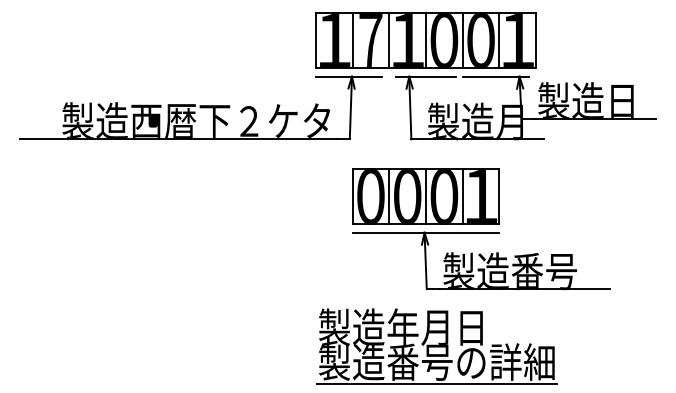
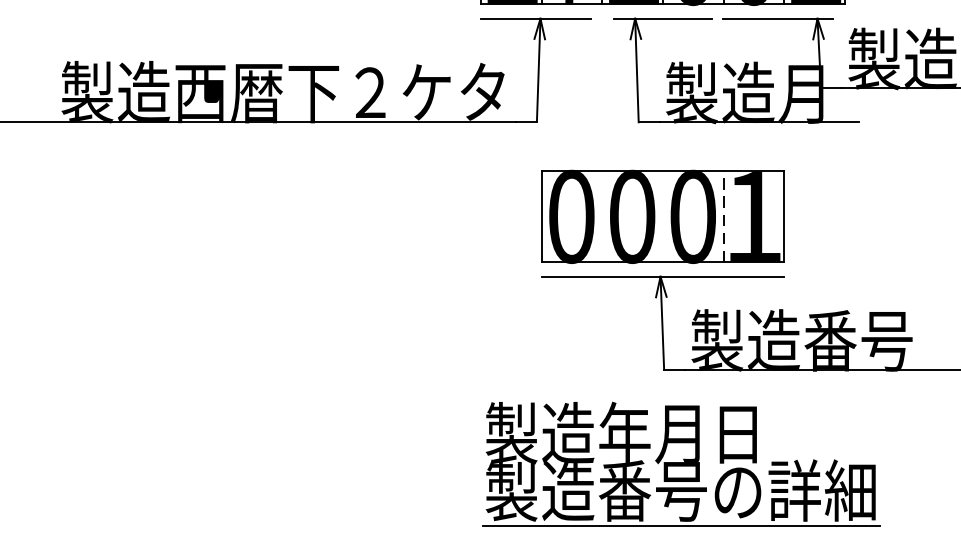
line: (389, 196) -> (602, 216), removed
line: (426, 196) -> (663, 216), removed
line: (462, 196) -> (723, 216), solid -> dashed

